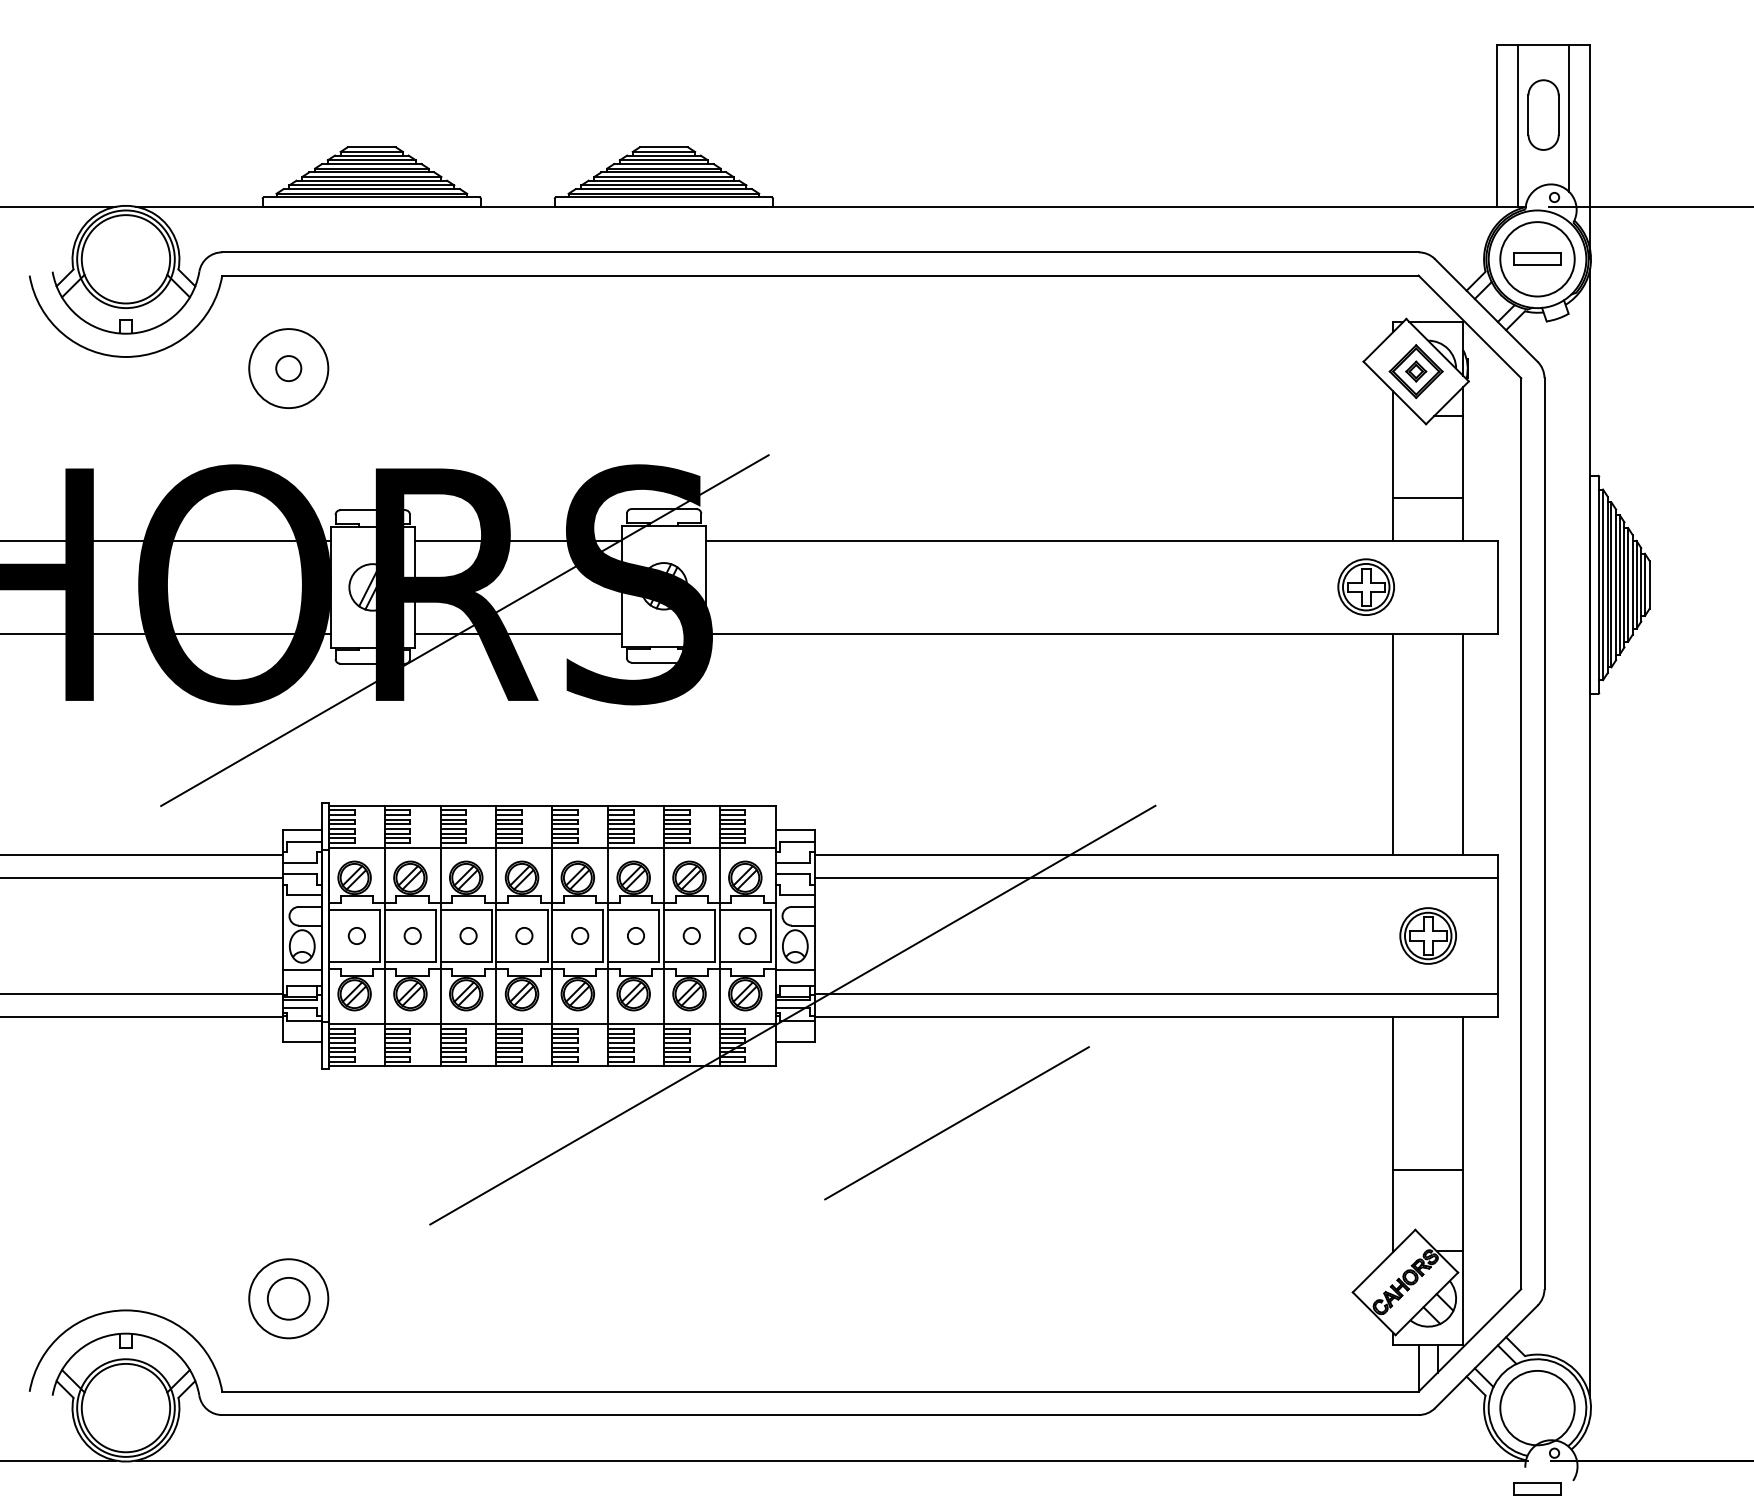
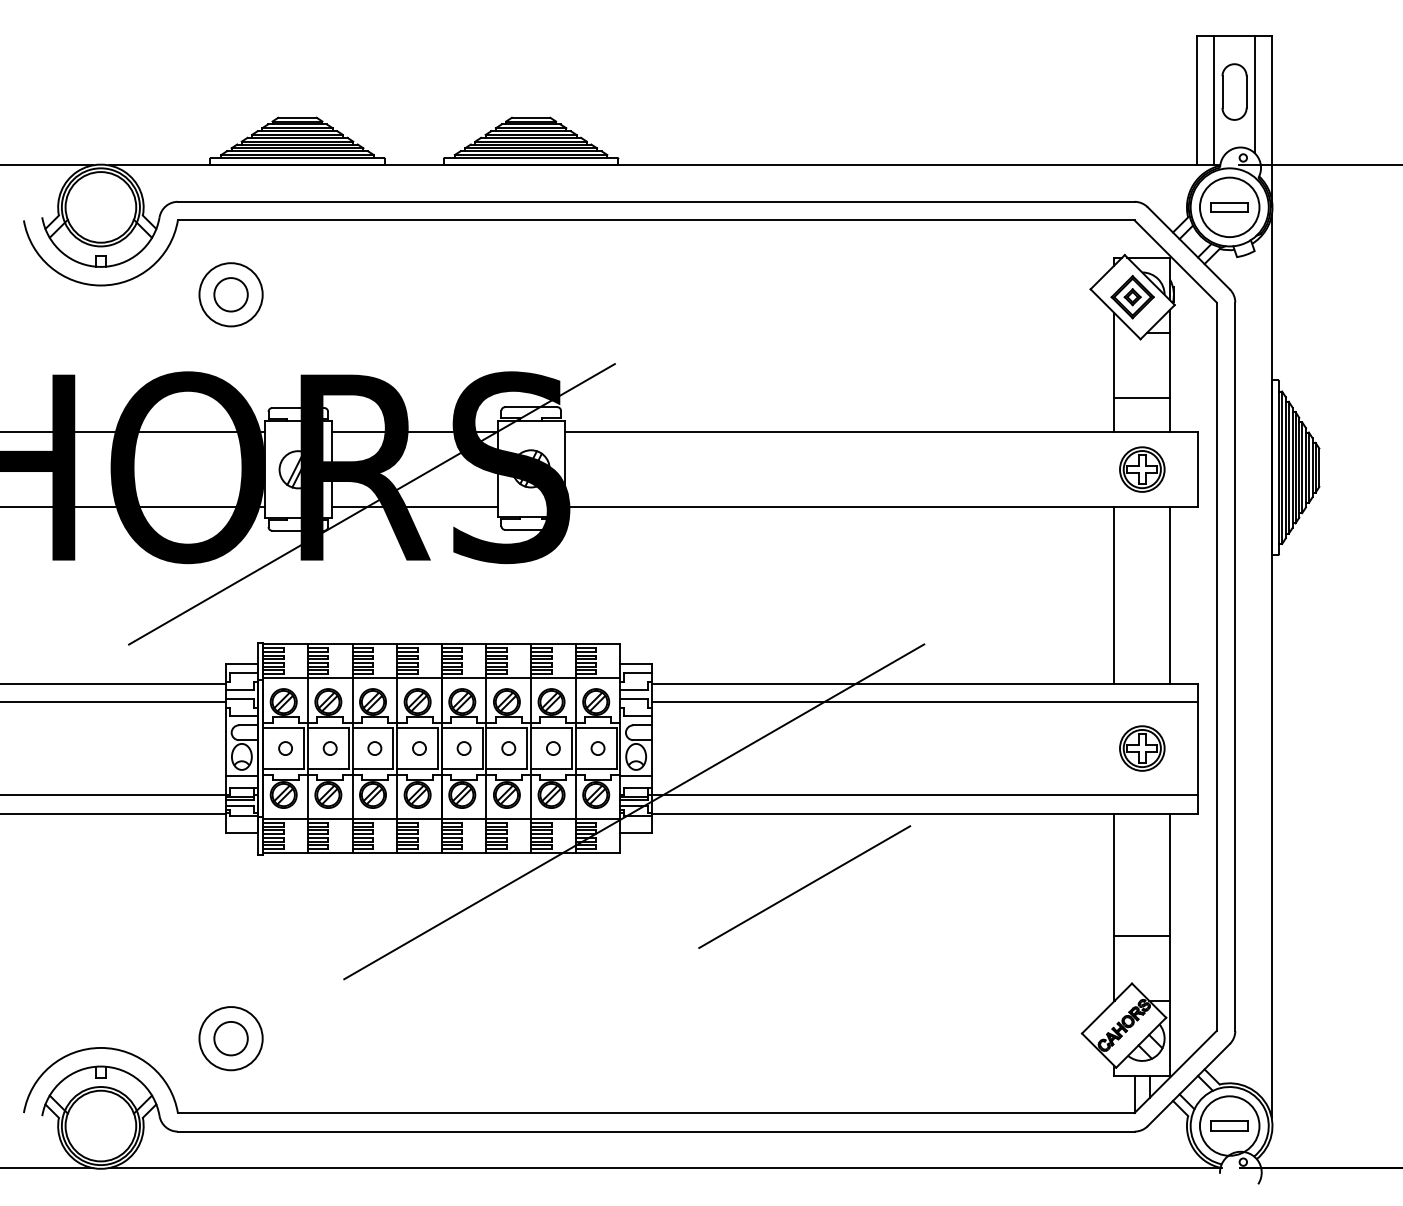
circle: (288, 368) -> (230, 294), size x1.67
part: (1365, 586) -> (1141, 469), moved
line: (956, 1123) -> (804, 887), moved
part: (1537, 1488) -> (1229, 1125), moved

